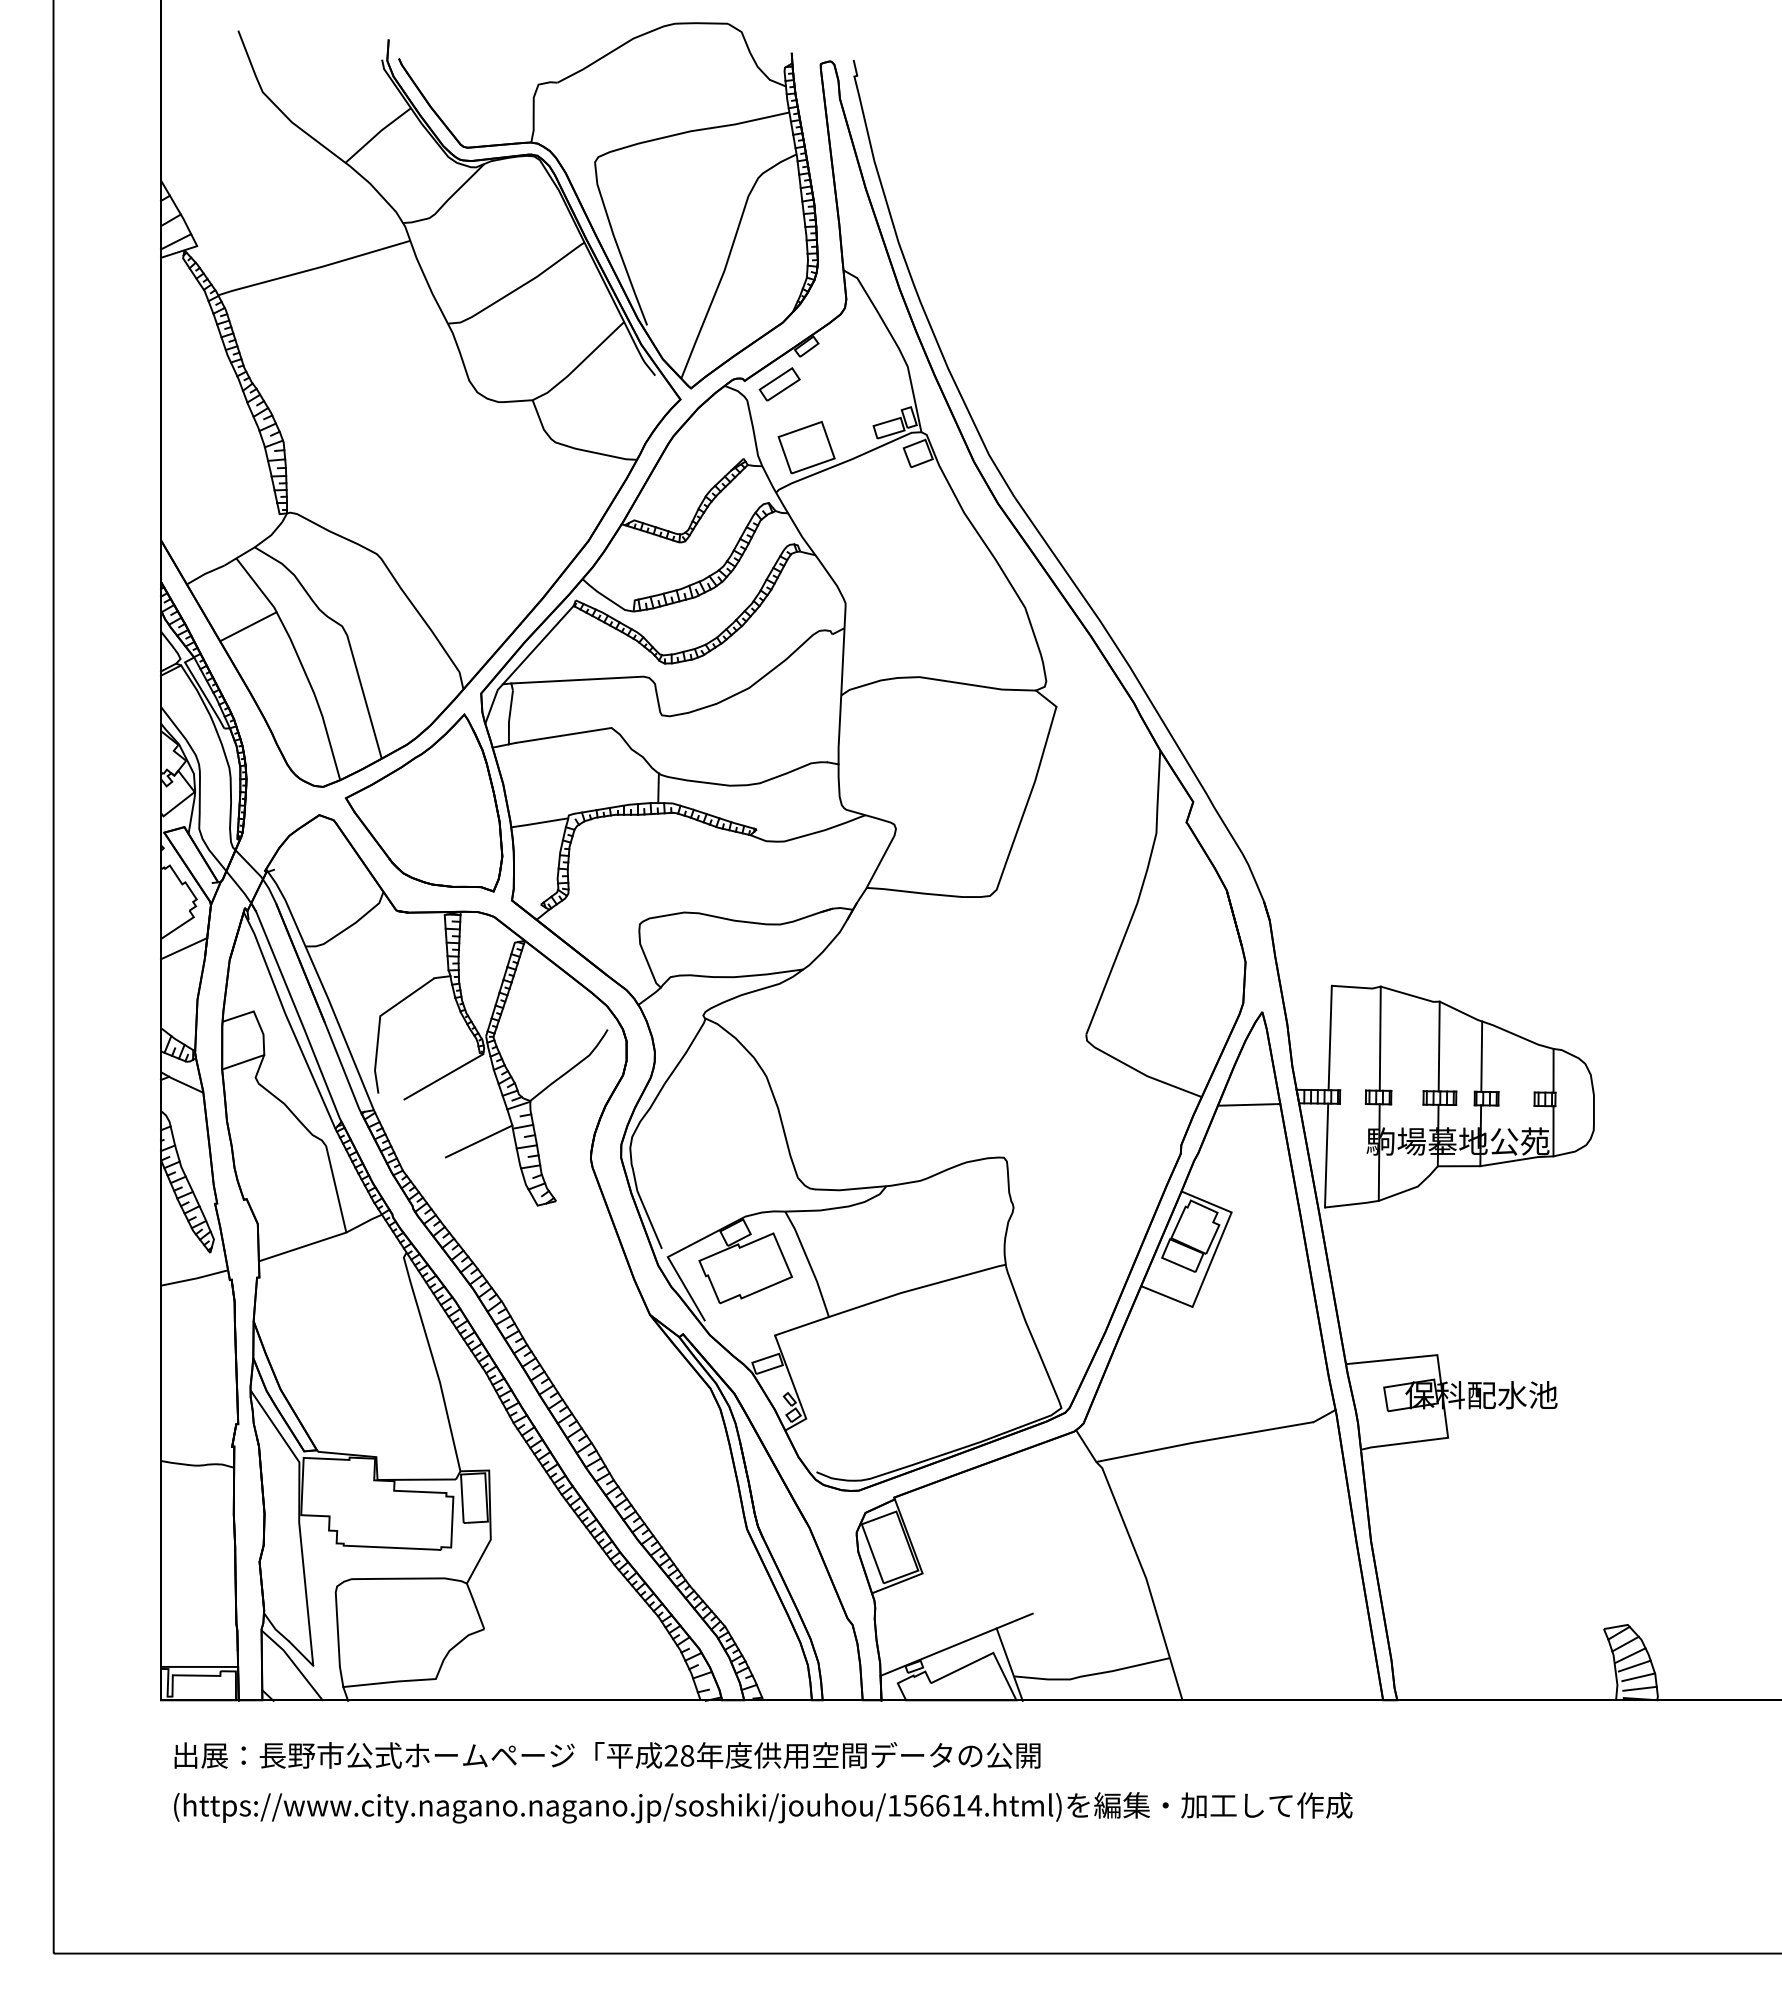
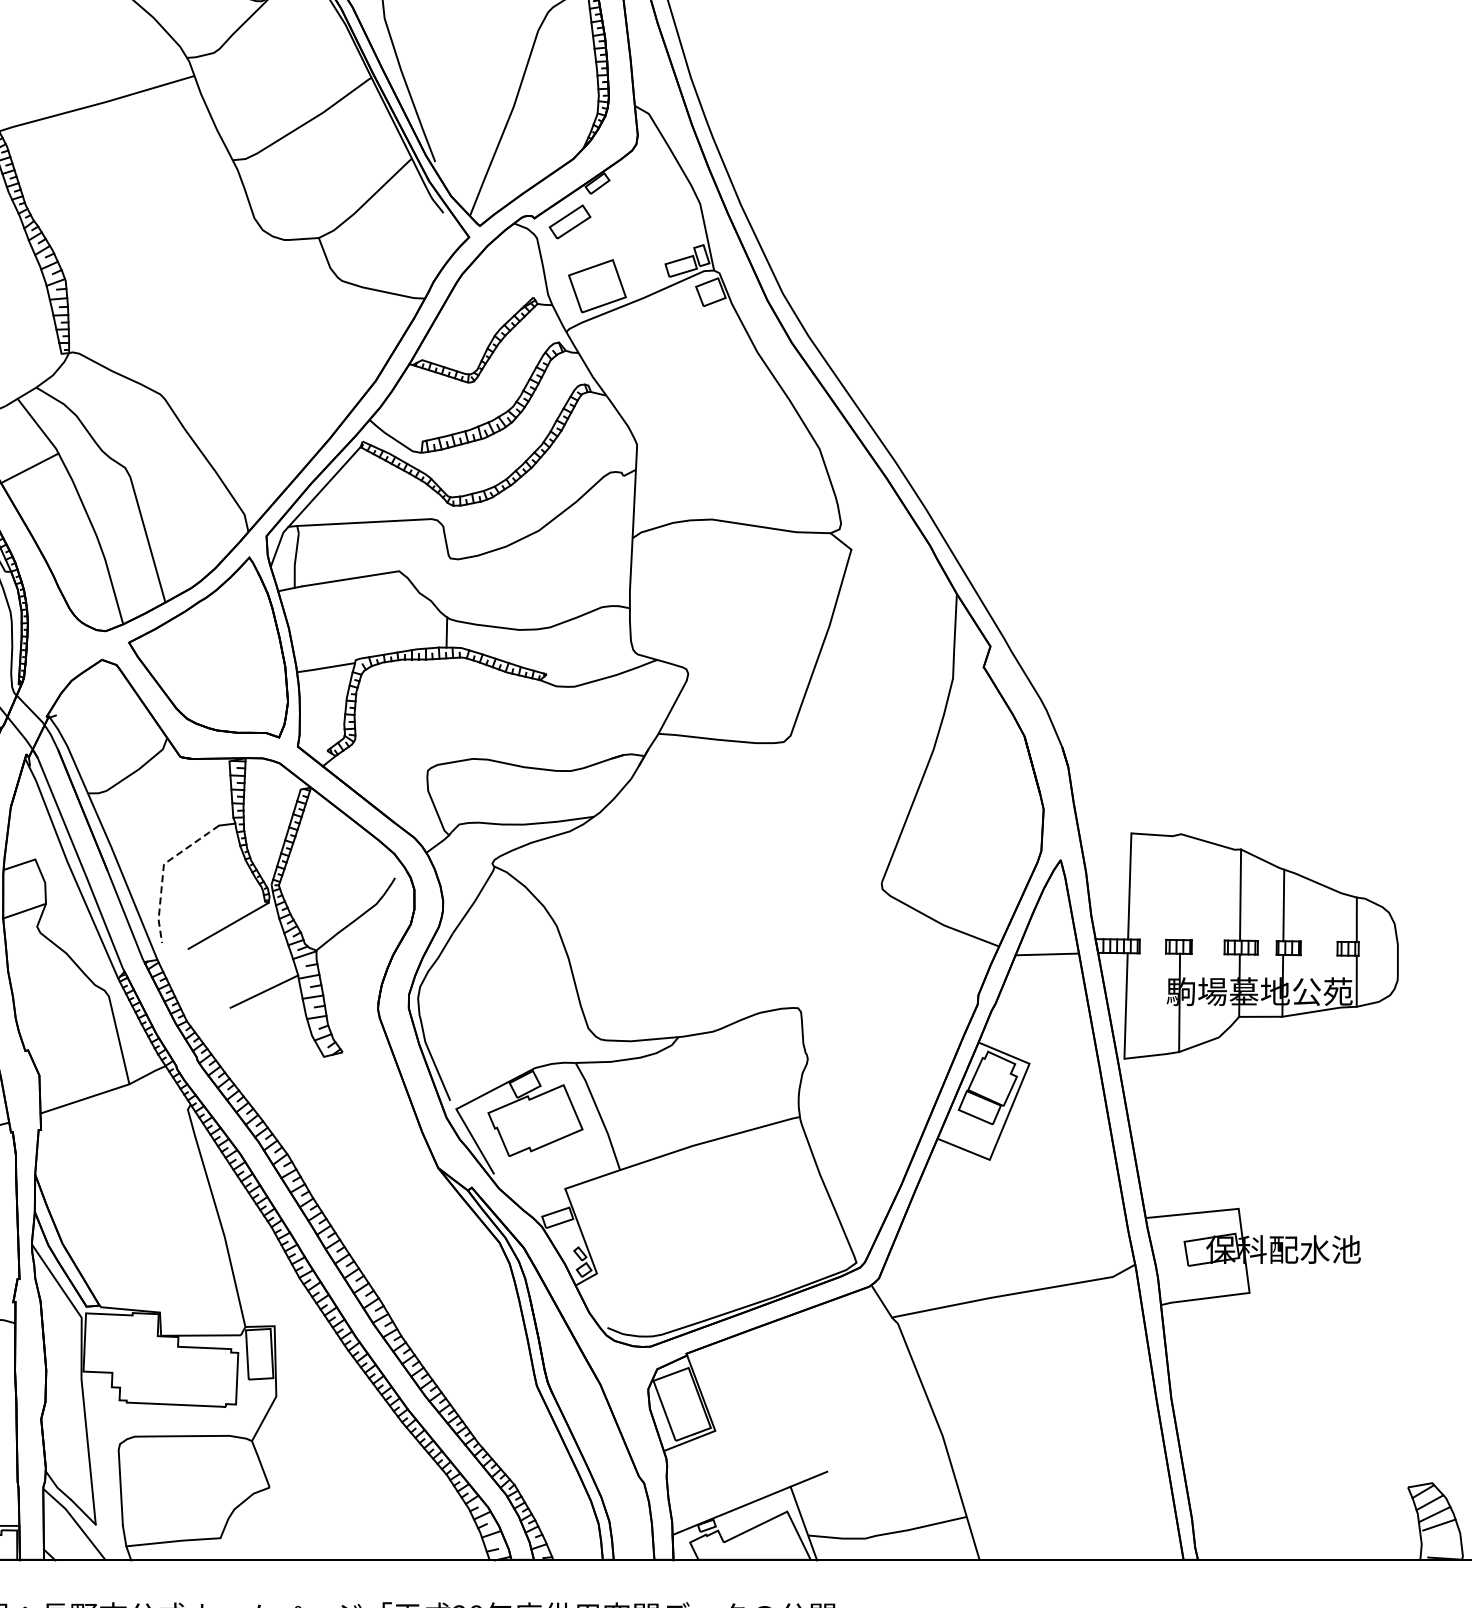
line: (379, 1022) -> (163, 870), solid -> dashed
line: (1379, 1038) -> (1179, 886), removed
line: (1638, 1677) -> (1443, 1536), removed
line: (1639, 1688) -> (1444, 1547), removed

